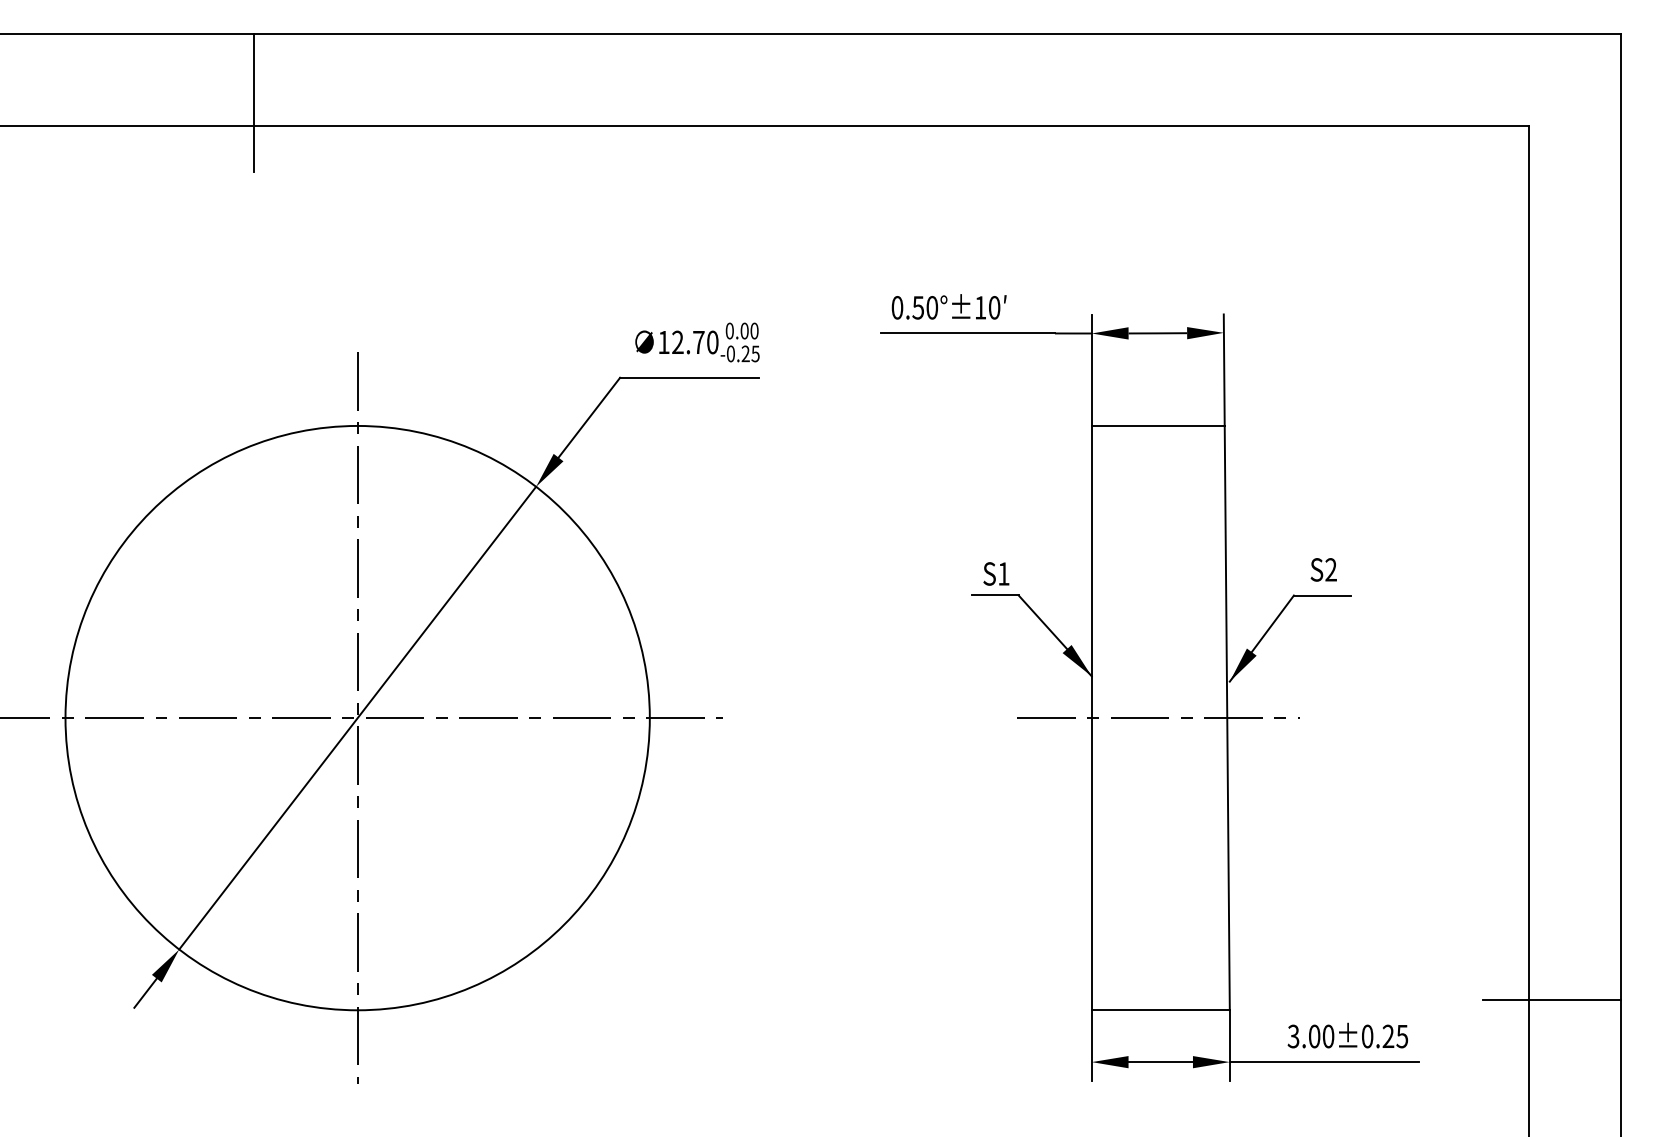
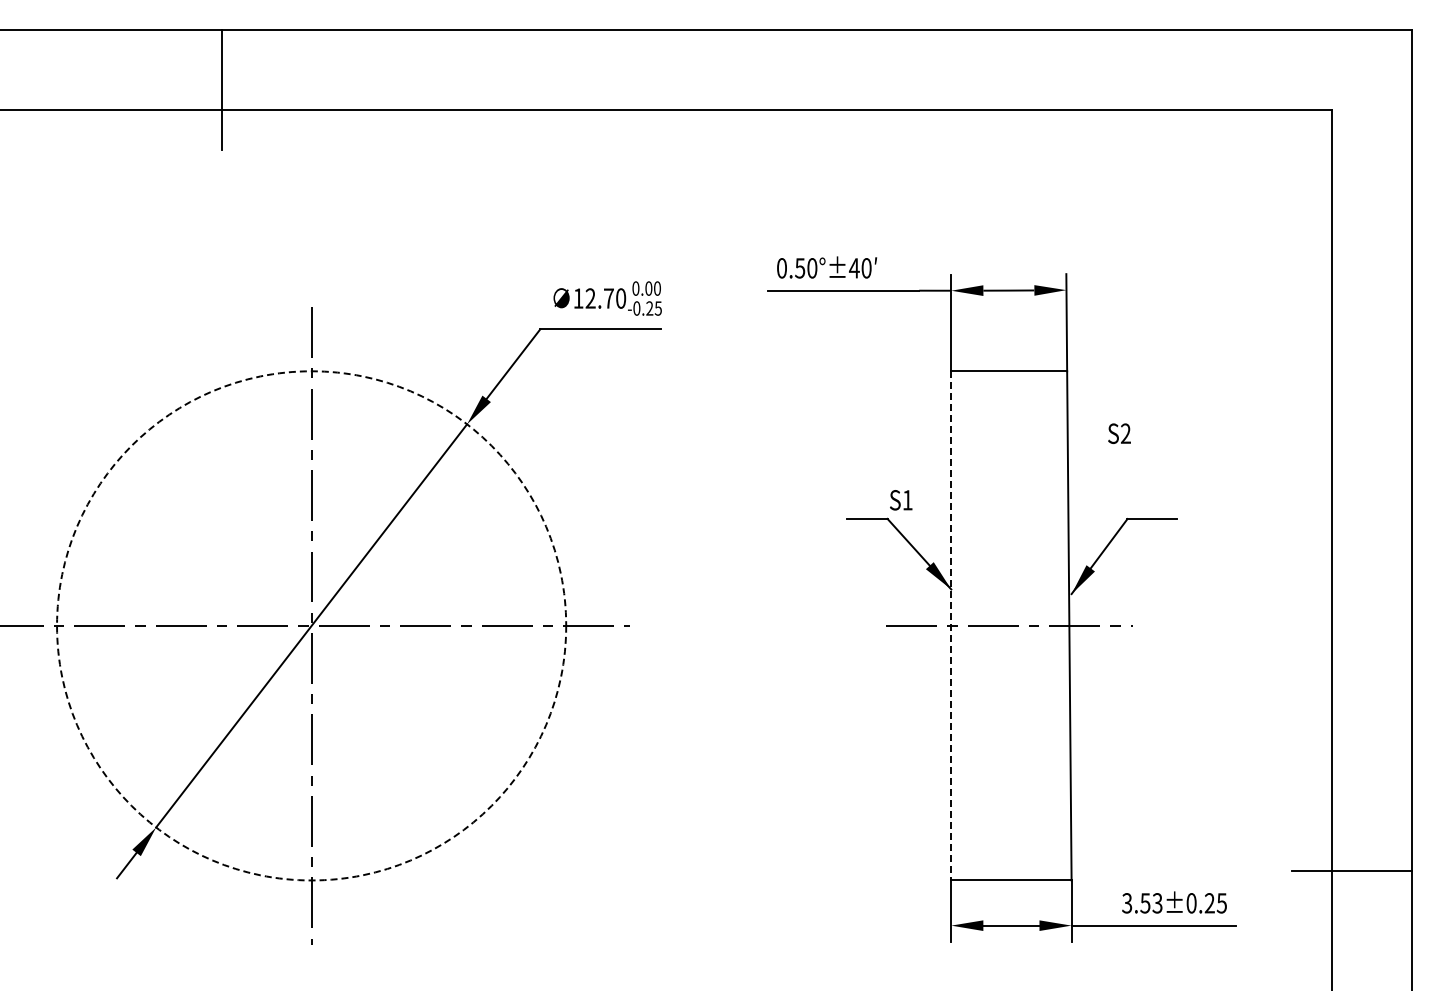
text: (980, 307) -> (854, 268), 0.50°±10 -> 0.50°±40
text: (1323, 569) -> (1119, 433), moved
text: (996, 574) -> (901, 500), moved
circle: (357, 717) -> (311, 625), solid -> dashed
line: (1091, 717) -> (951, 625), solid -> dashed
text: (1321, 1036) -> (1151, 903), 3.00±0.25 -> 3.53±0.25

